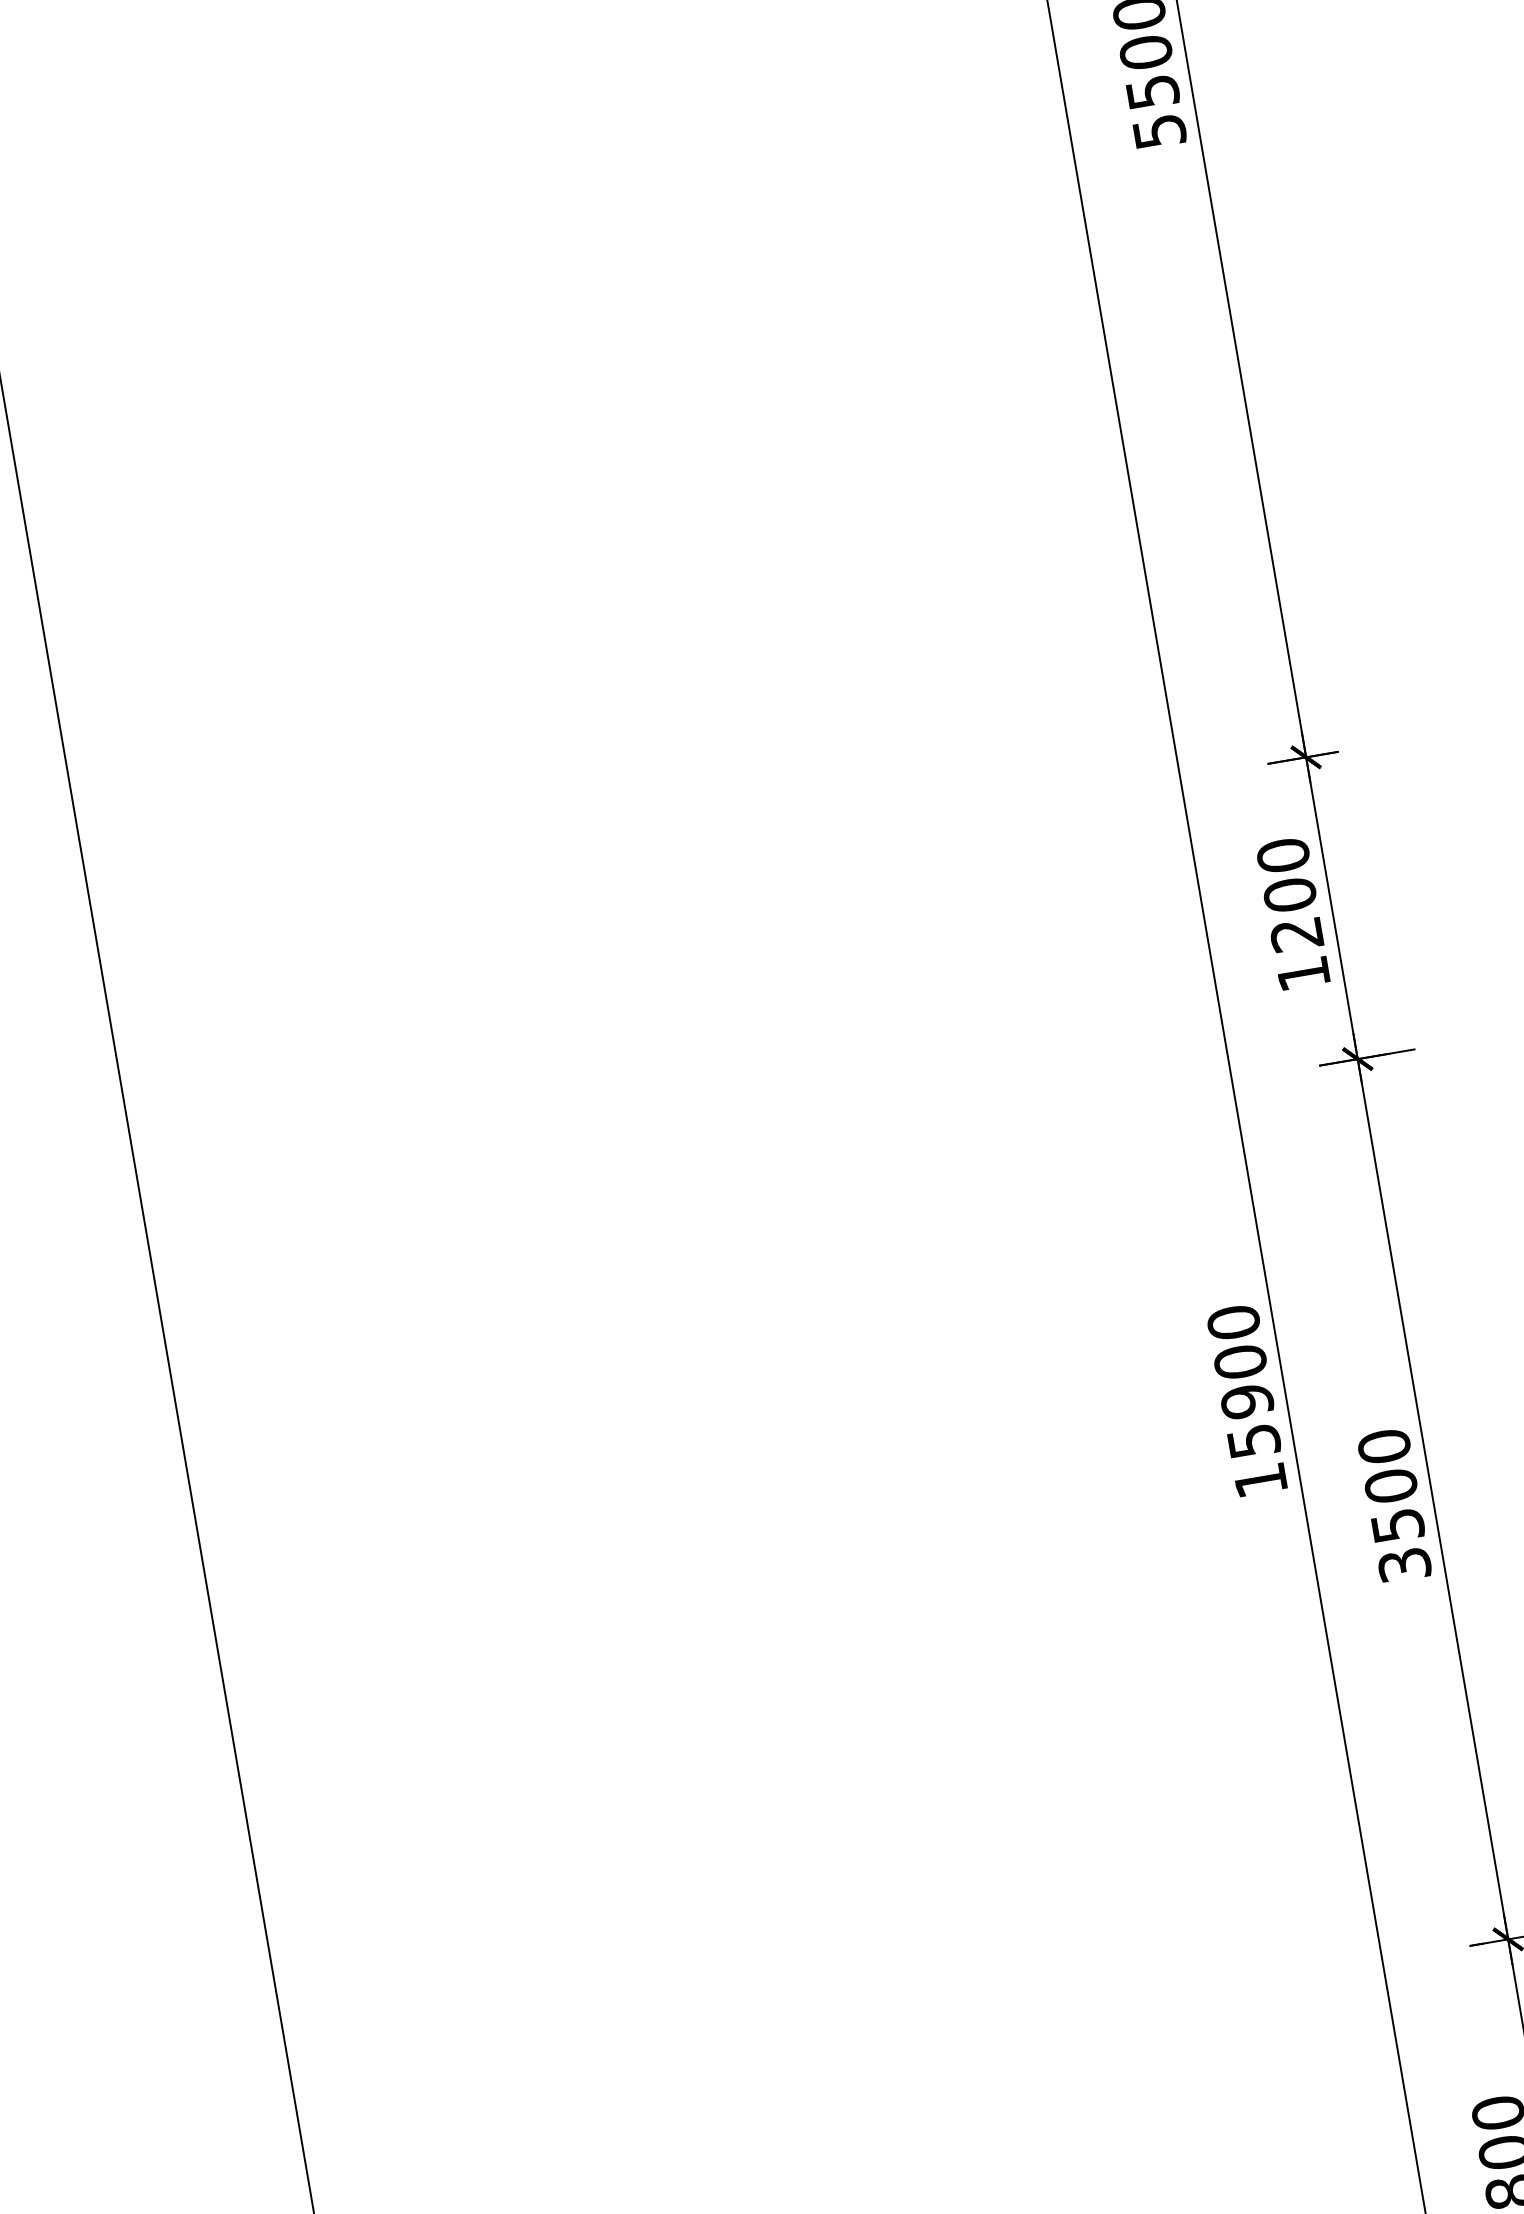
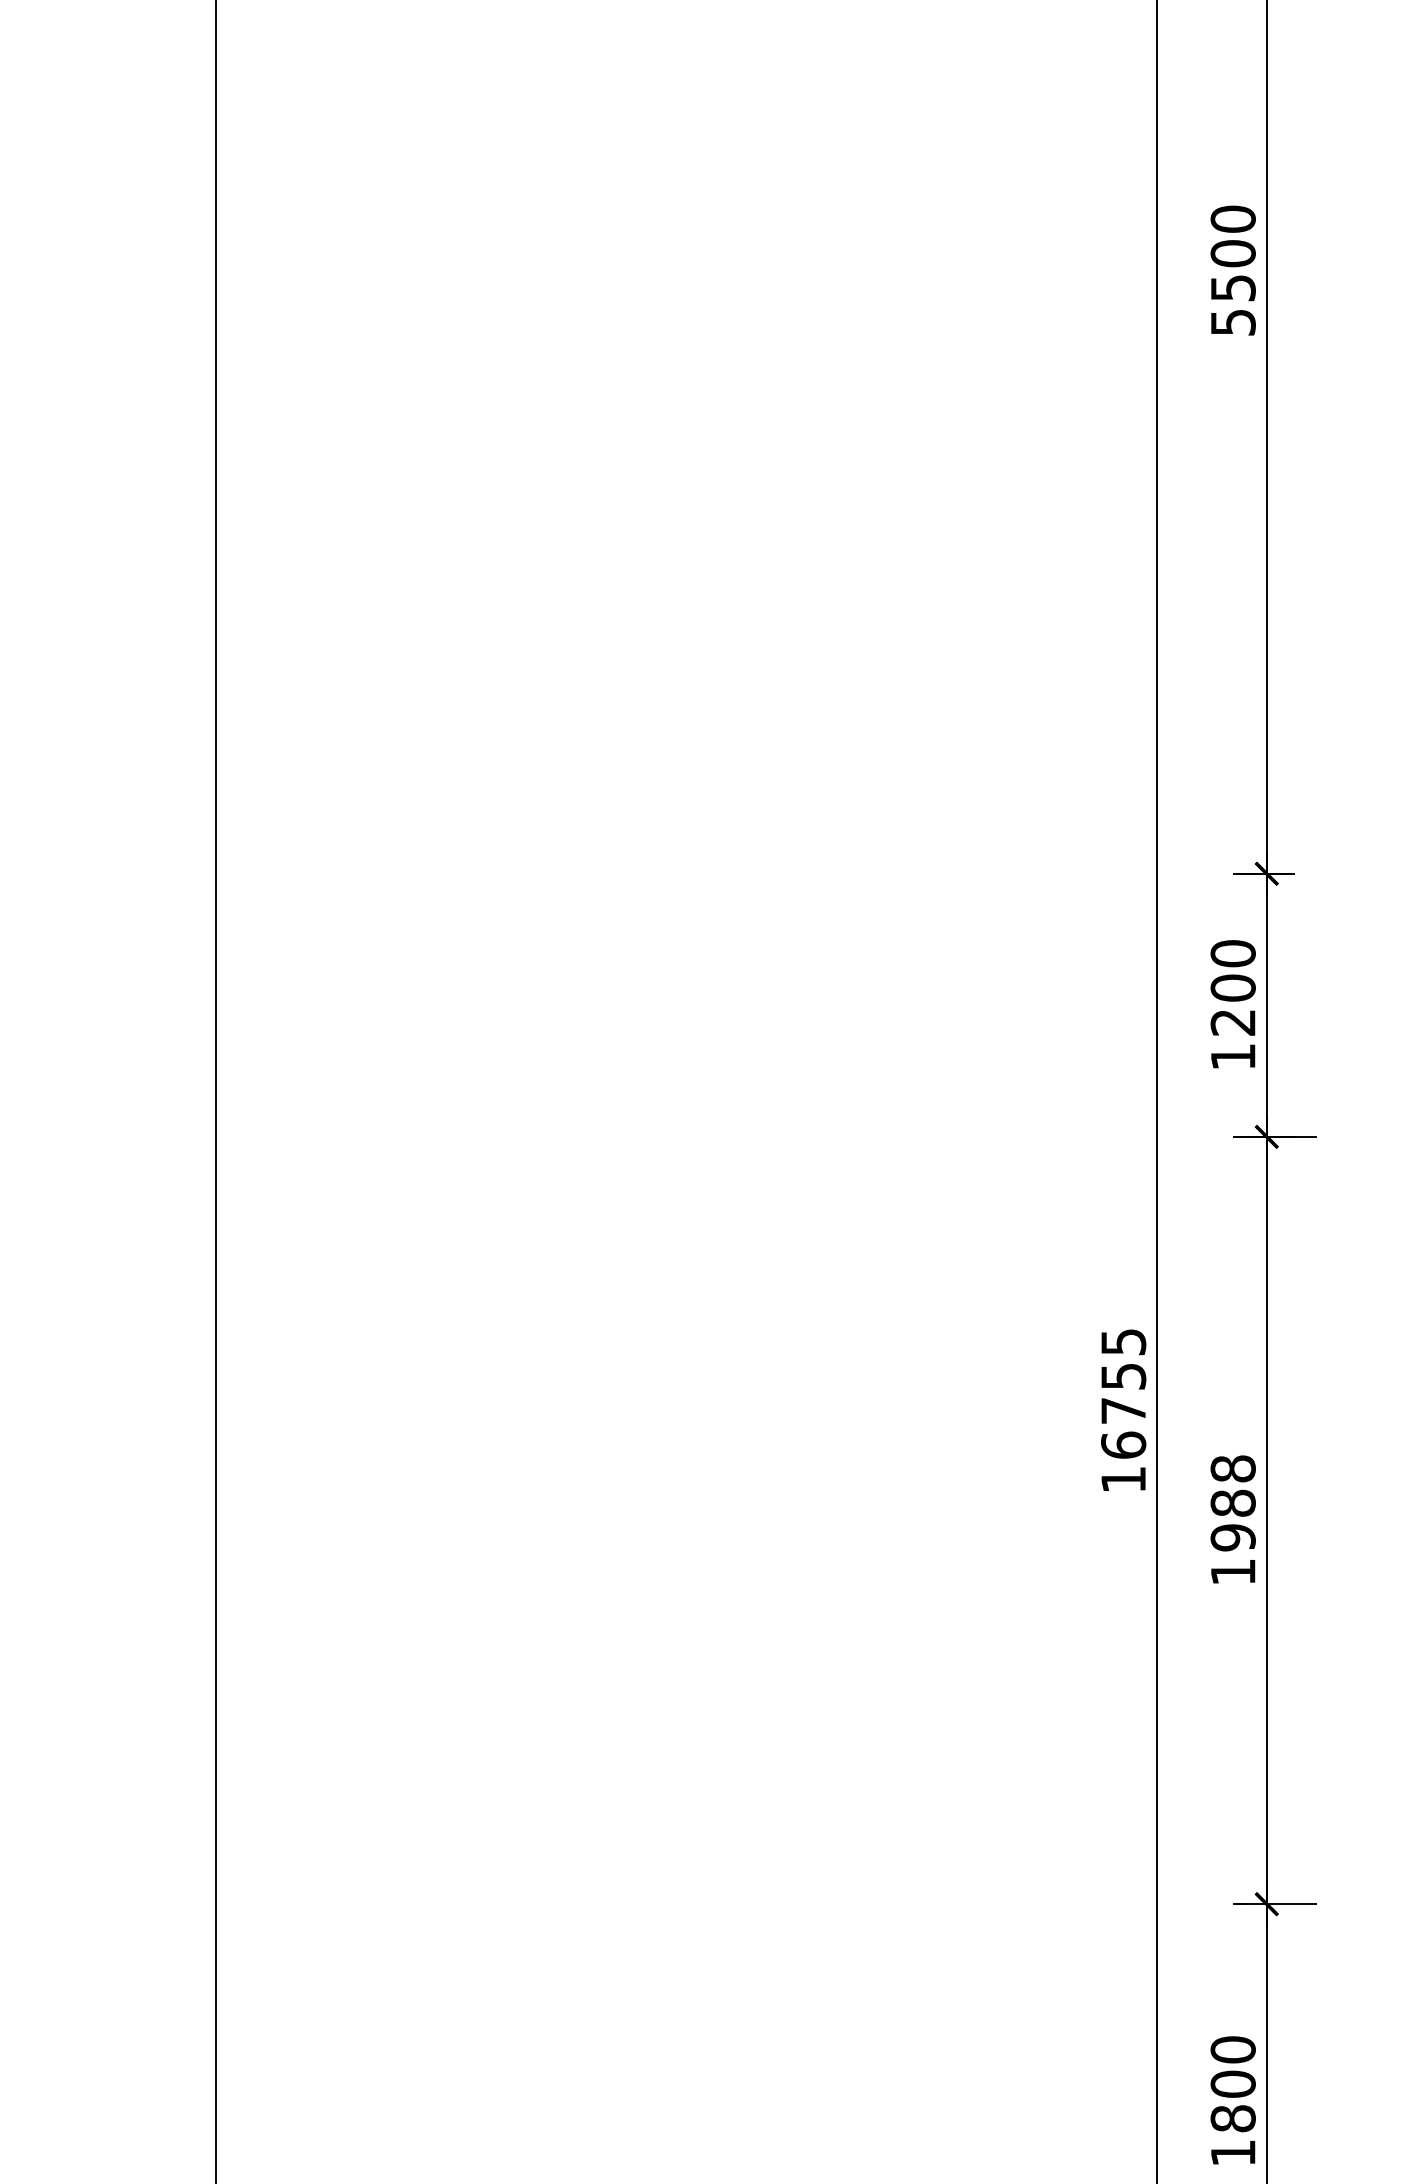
text: (1243, 1381) -> (1123, 1393), 15900 -> 16755
text: (1393, 1505) -> (1232, 1520), 3500 -> 1988

